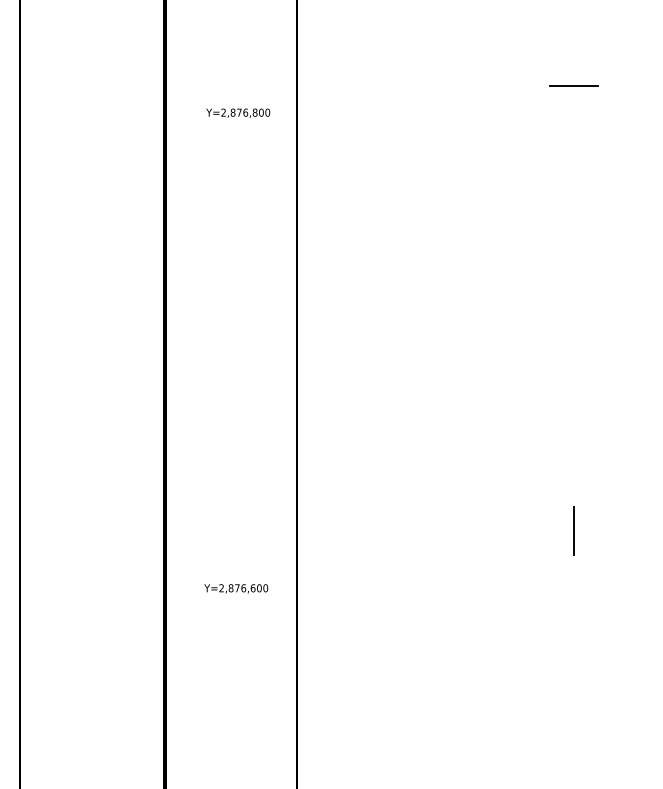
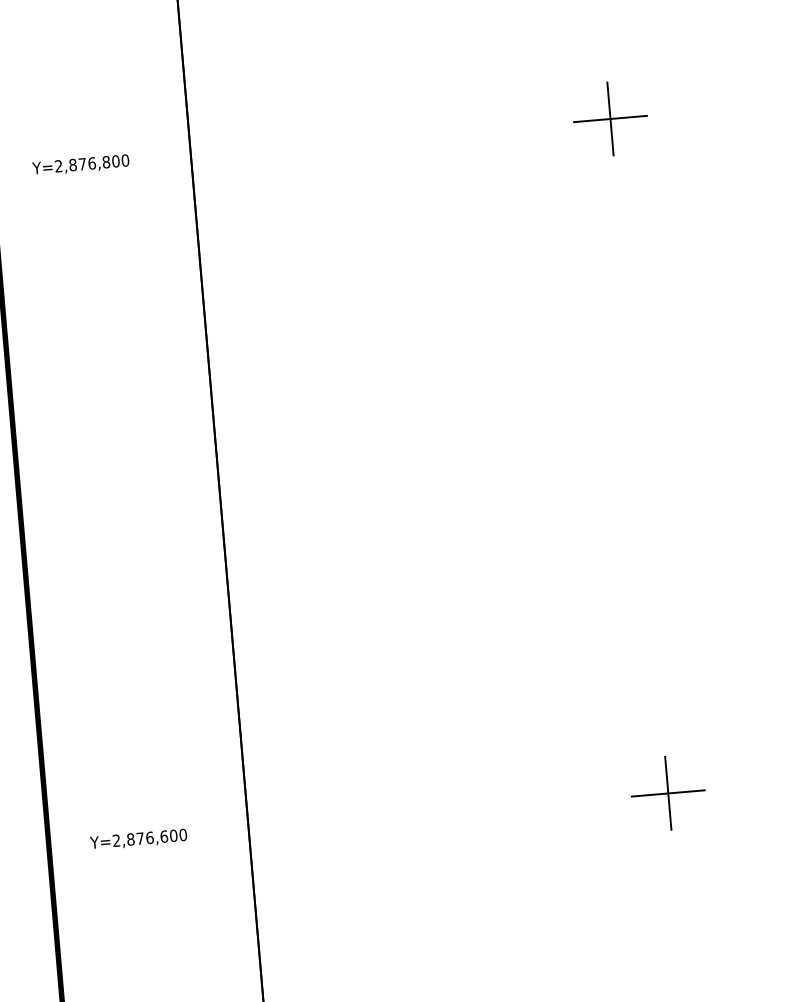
line: (574, 85) -> (610, 118), added
text: (238, 112) -> (81, 164), moved
line: (574, 531) -> (668, 793), added
text: (236, 588) -> (139, 839), moved

